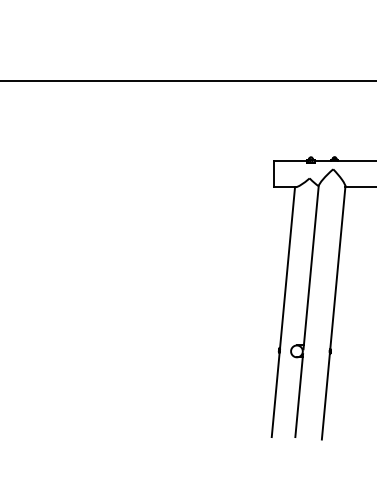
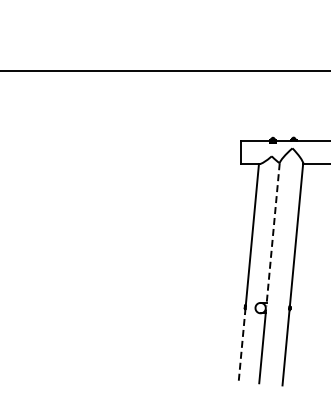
line: (311, 267) -> (273, 234), solid -> dashed
line: (276, 394) -> (242, 345), solid -> dashed

